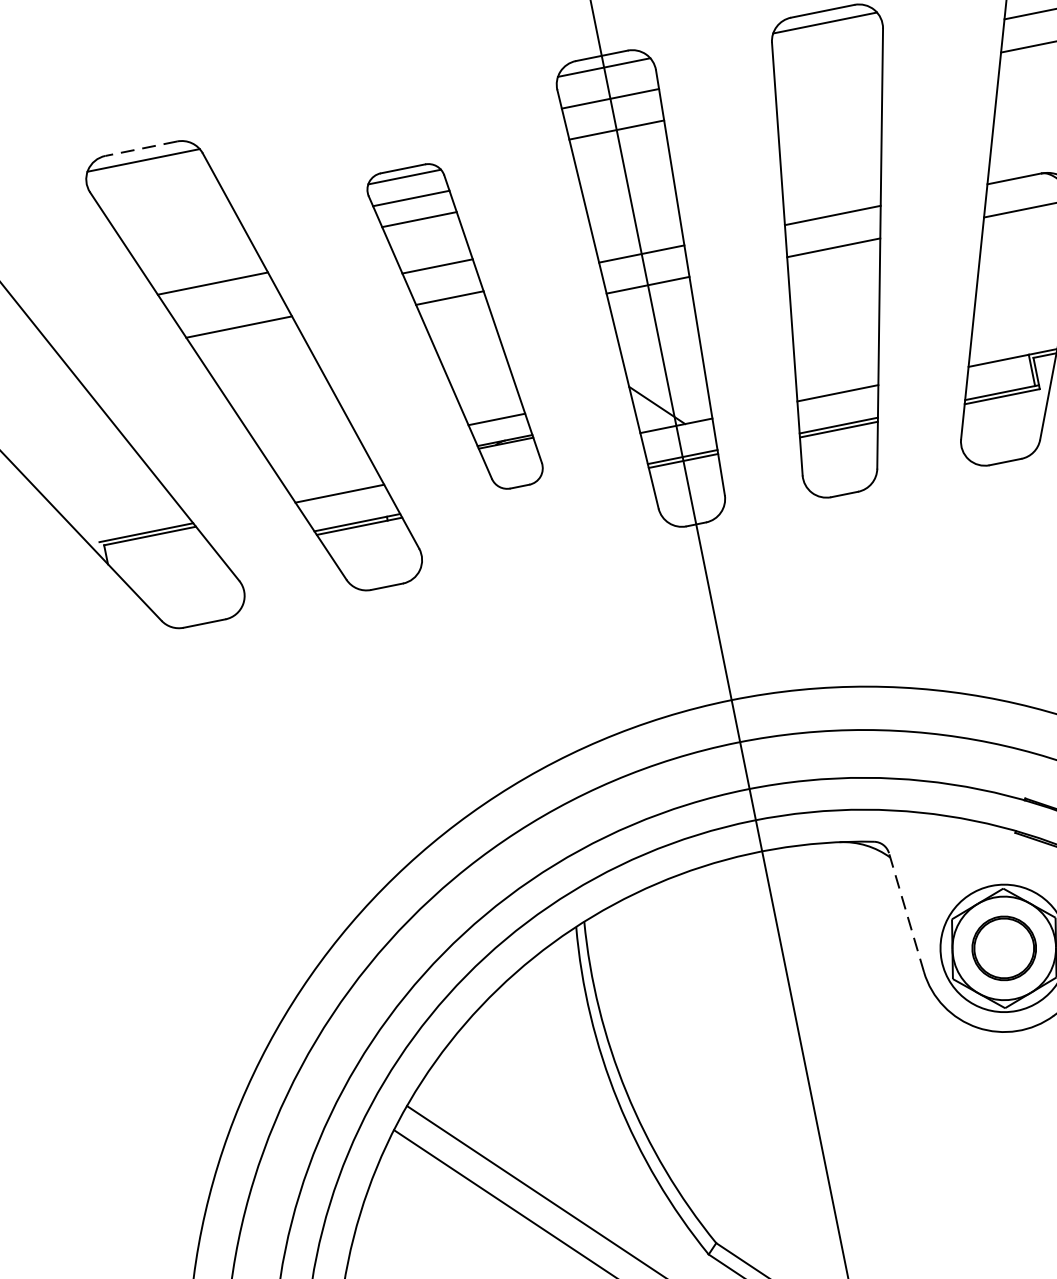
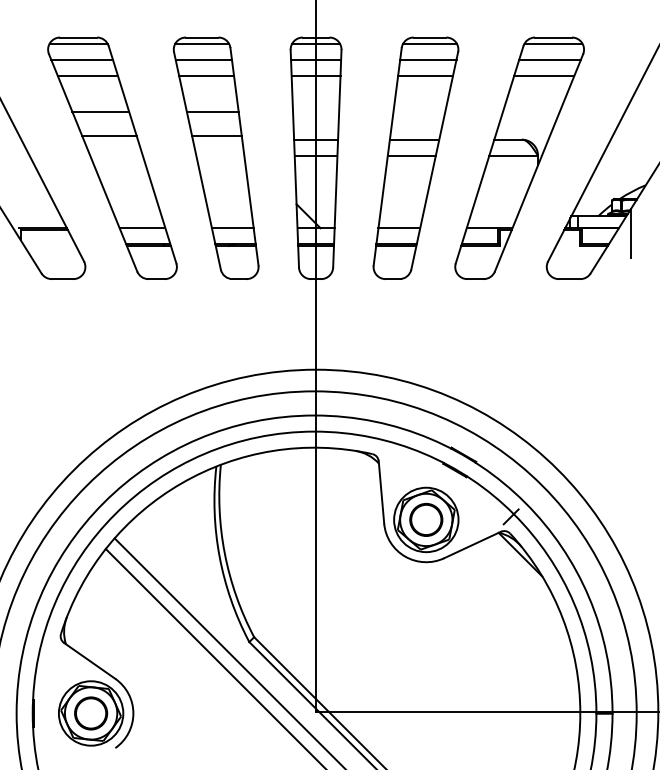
line: (828, 54) -> (428, 59), added
line: (828, 86) -> (425, 75), added
line: (140, 148) -> (78, 37), dashed -> solid
line: (155, 190) -> (81, 59), added
line: (173, 218) -> (87, 75), added
part: (453, 327) -> (215, 157), size x1.43
line: (906, 910) -> (381, 491), dashed -> solid

